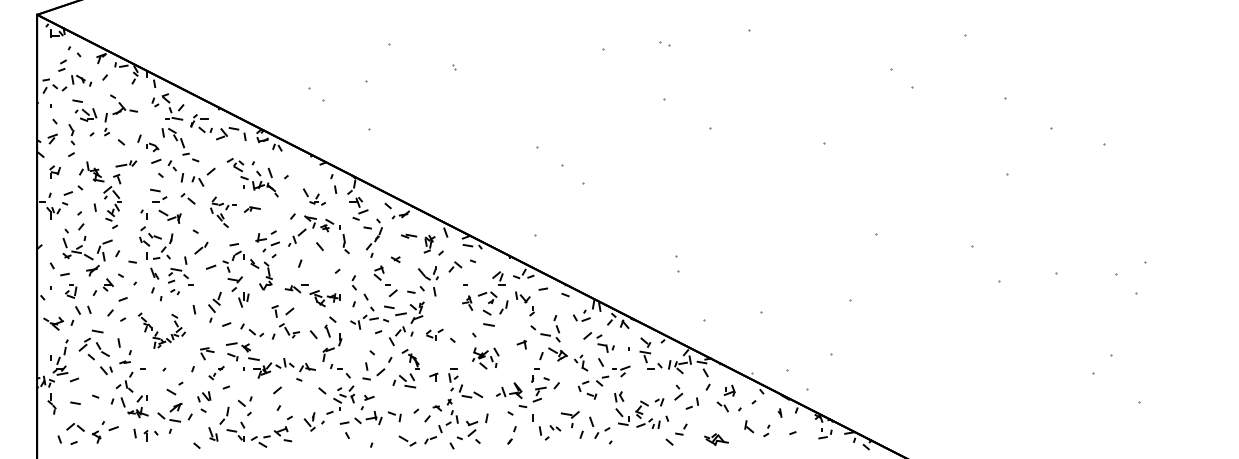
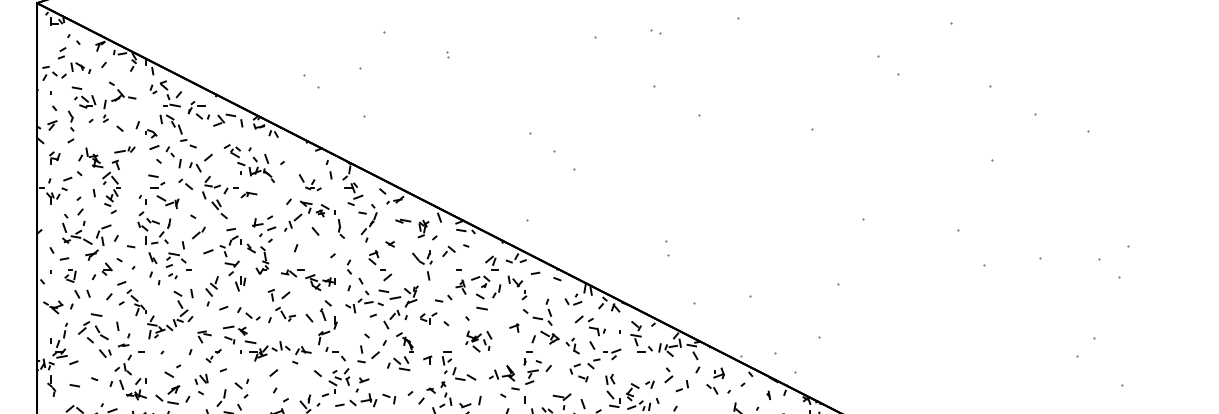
part: (223, 212) -> (220, 197), size x1.43
part: (415, 289) -> (443, 298), moved
part: (161, 330) -> (159, 314), size x1.43

